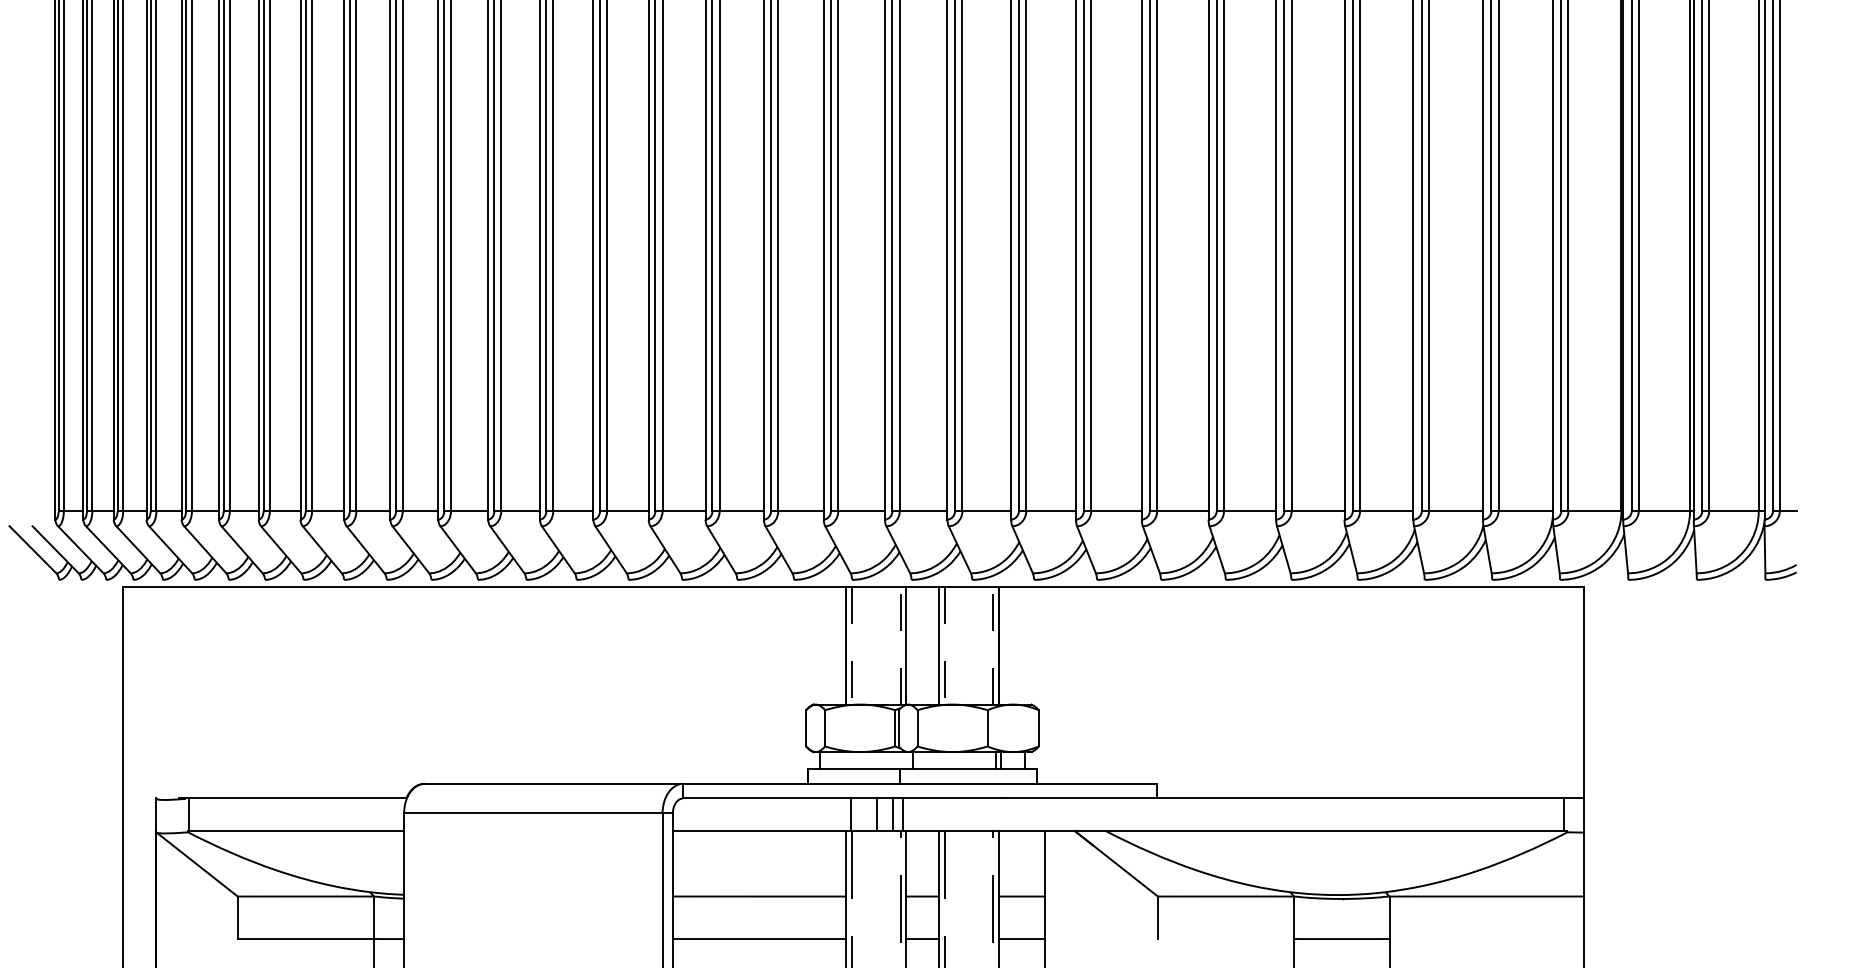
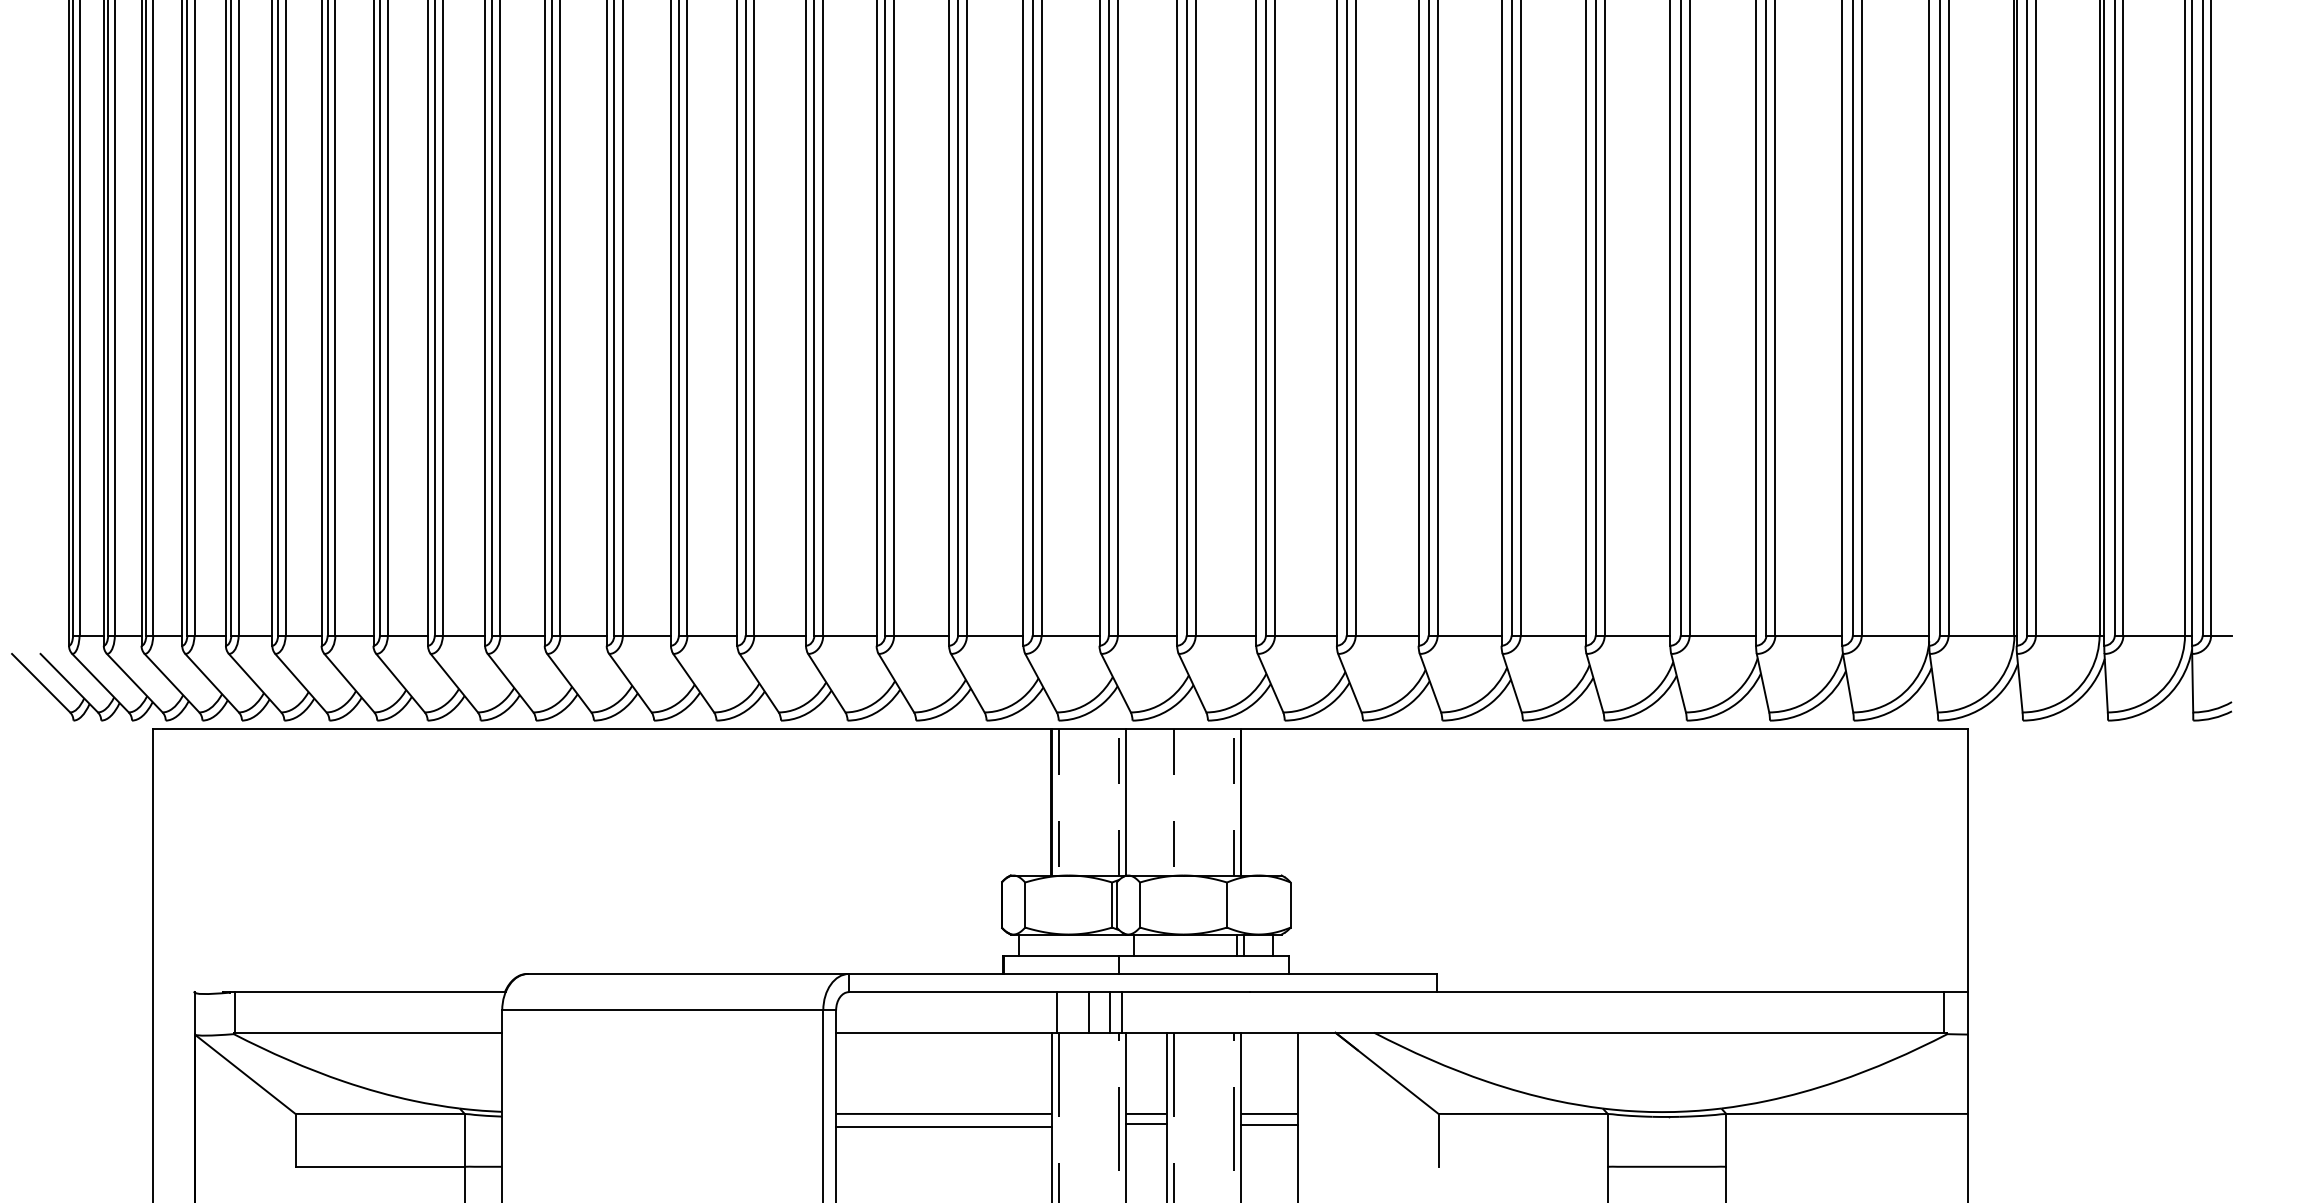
line: (938, 645) -> (1166, 802), removed
line: (759, 938) -> (943, 1126), moved
line: (922, 938) -> (1146, 1123), moved
line: (1021, 938) -> (1269, 1124), moved

